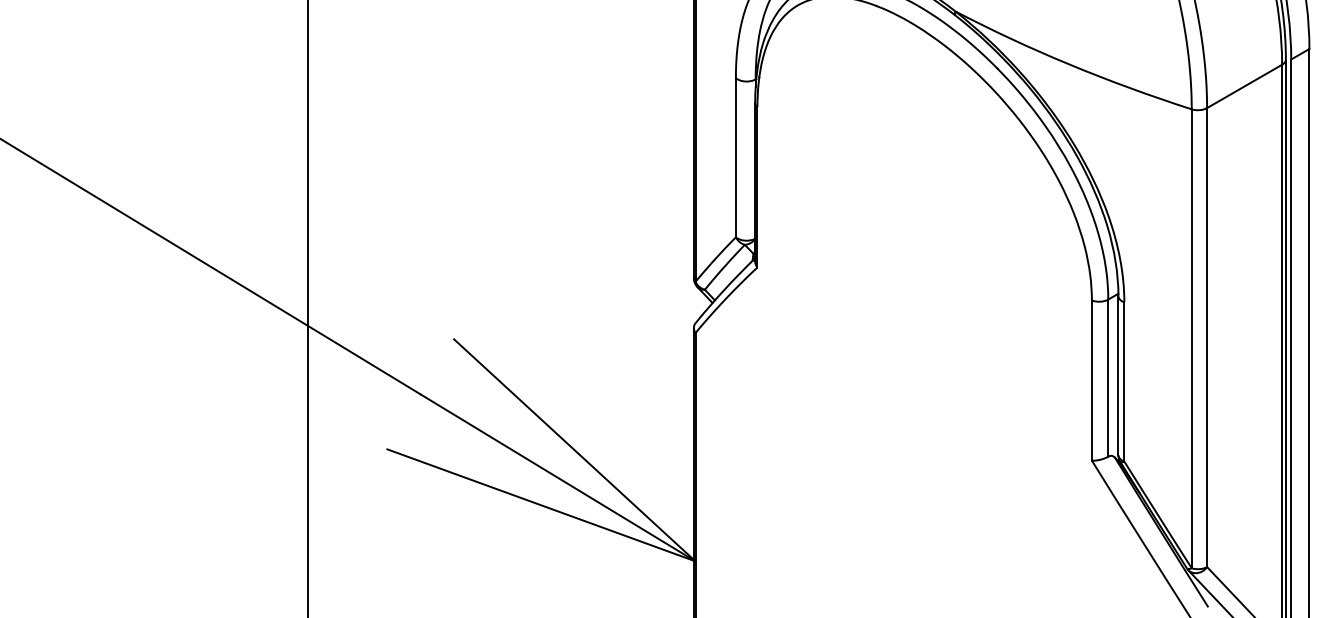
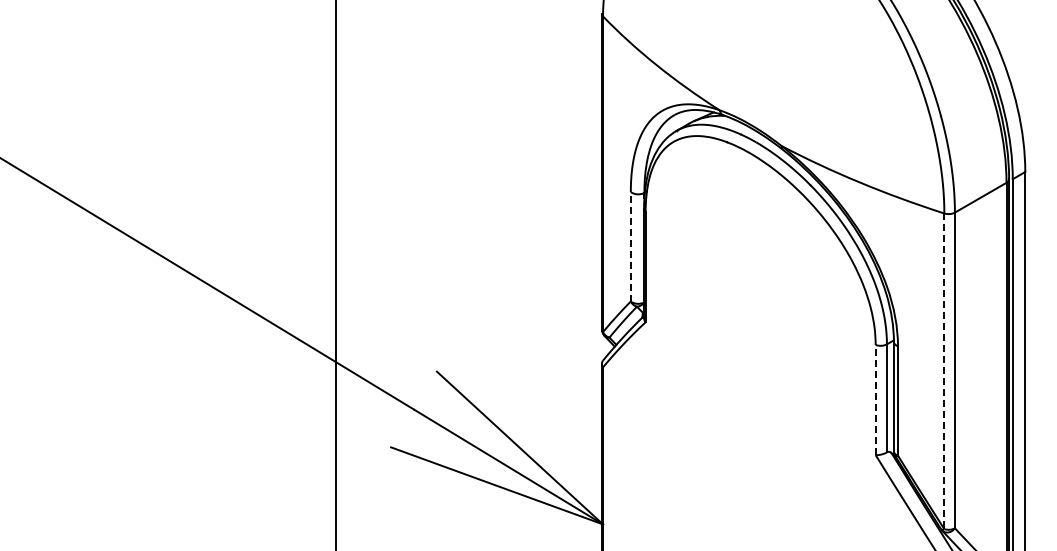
line: (735, 157) -> (630, 246), solid -> dashed
line: (1191, 339) -> (944, 371), solid -> dashed
line: (1091, 379) -> (875, 399), solid -> dashed

